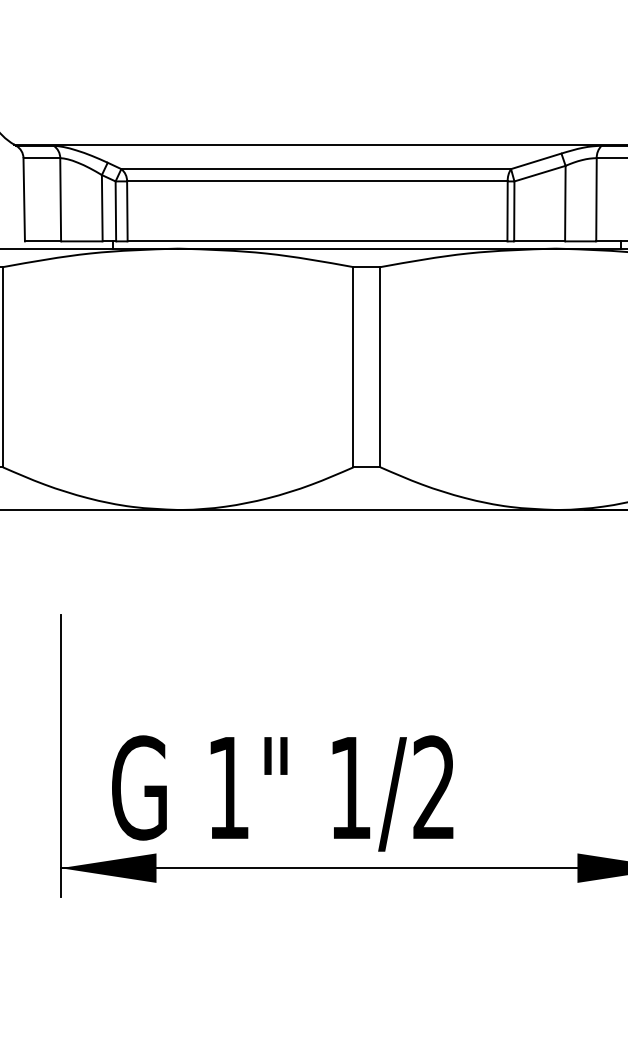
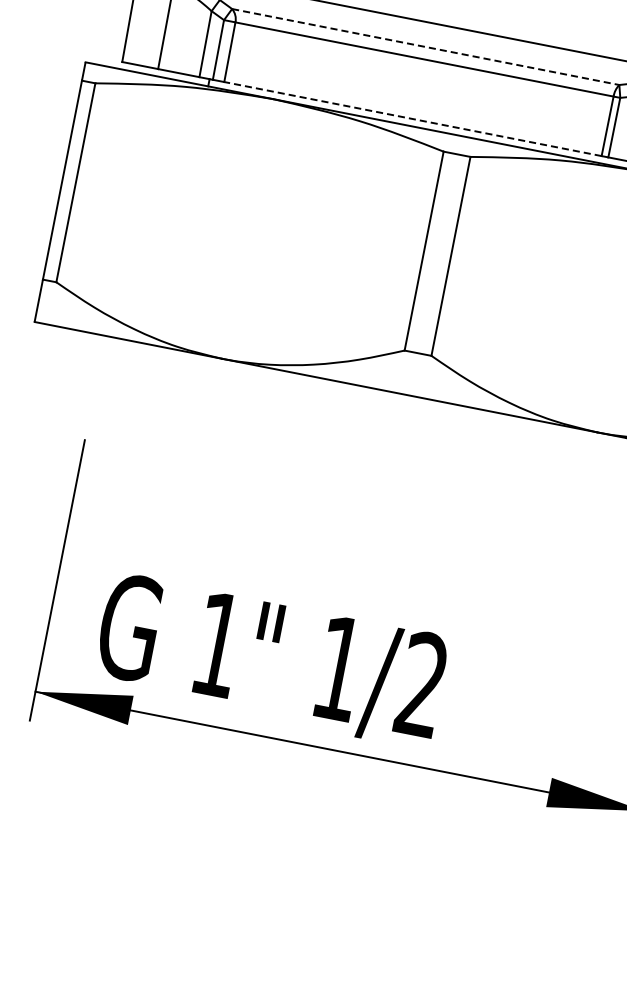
line: (316, 169) -> (425, 47), solid -> dashed
line: (317, 241) -> (412, 119), solid -> dashed

